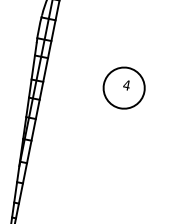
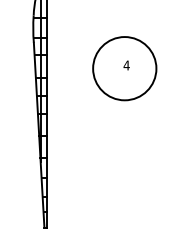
circle: (123, 87) -> (124, 68), size x1.6

